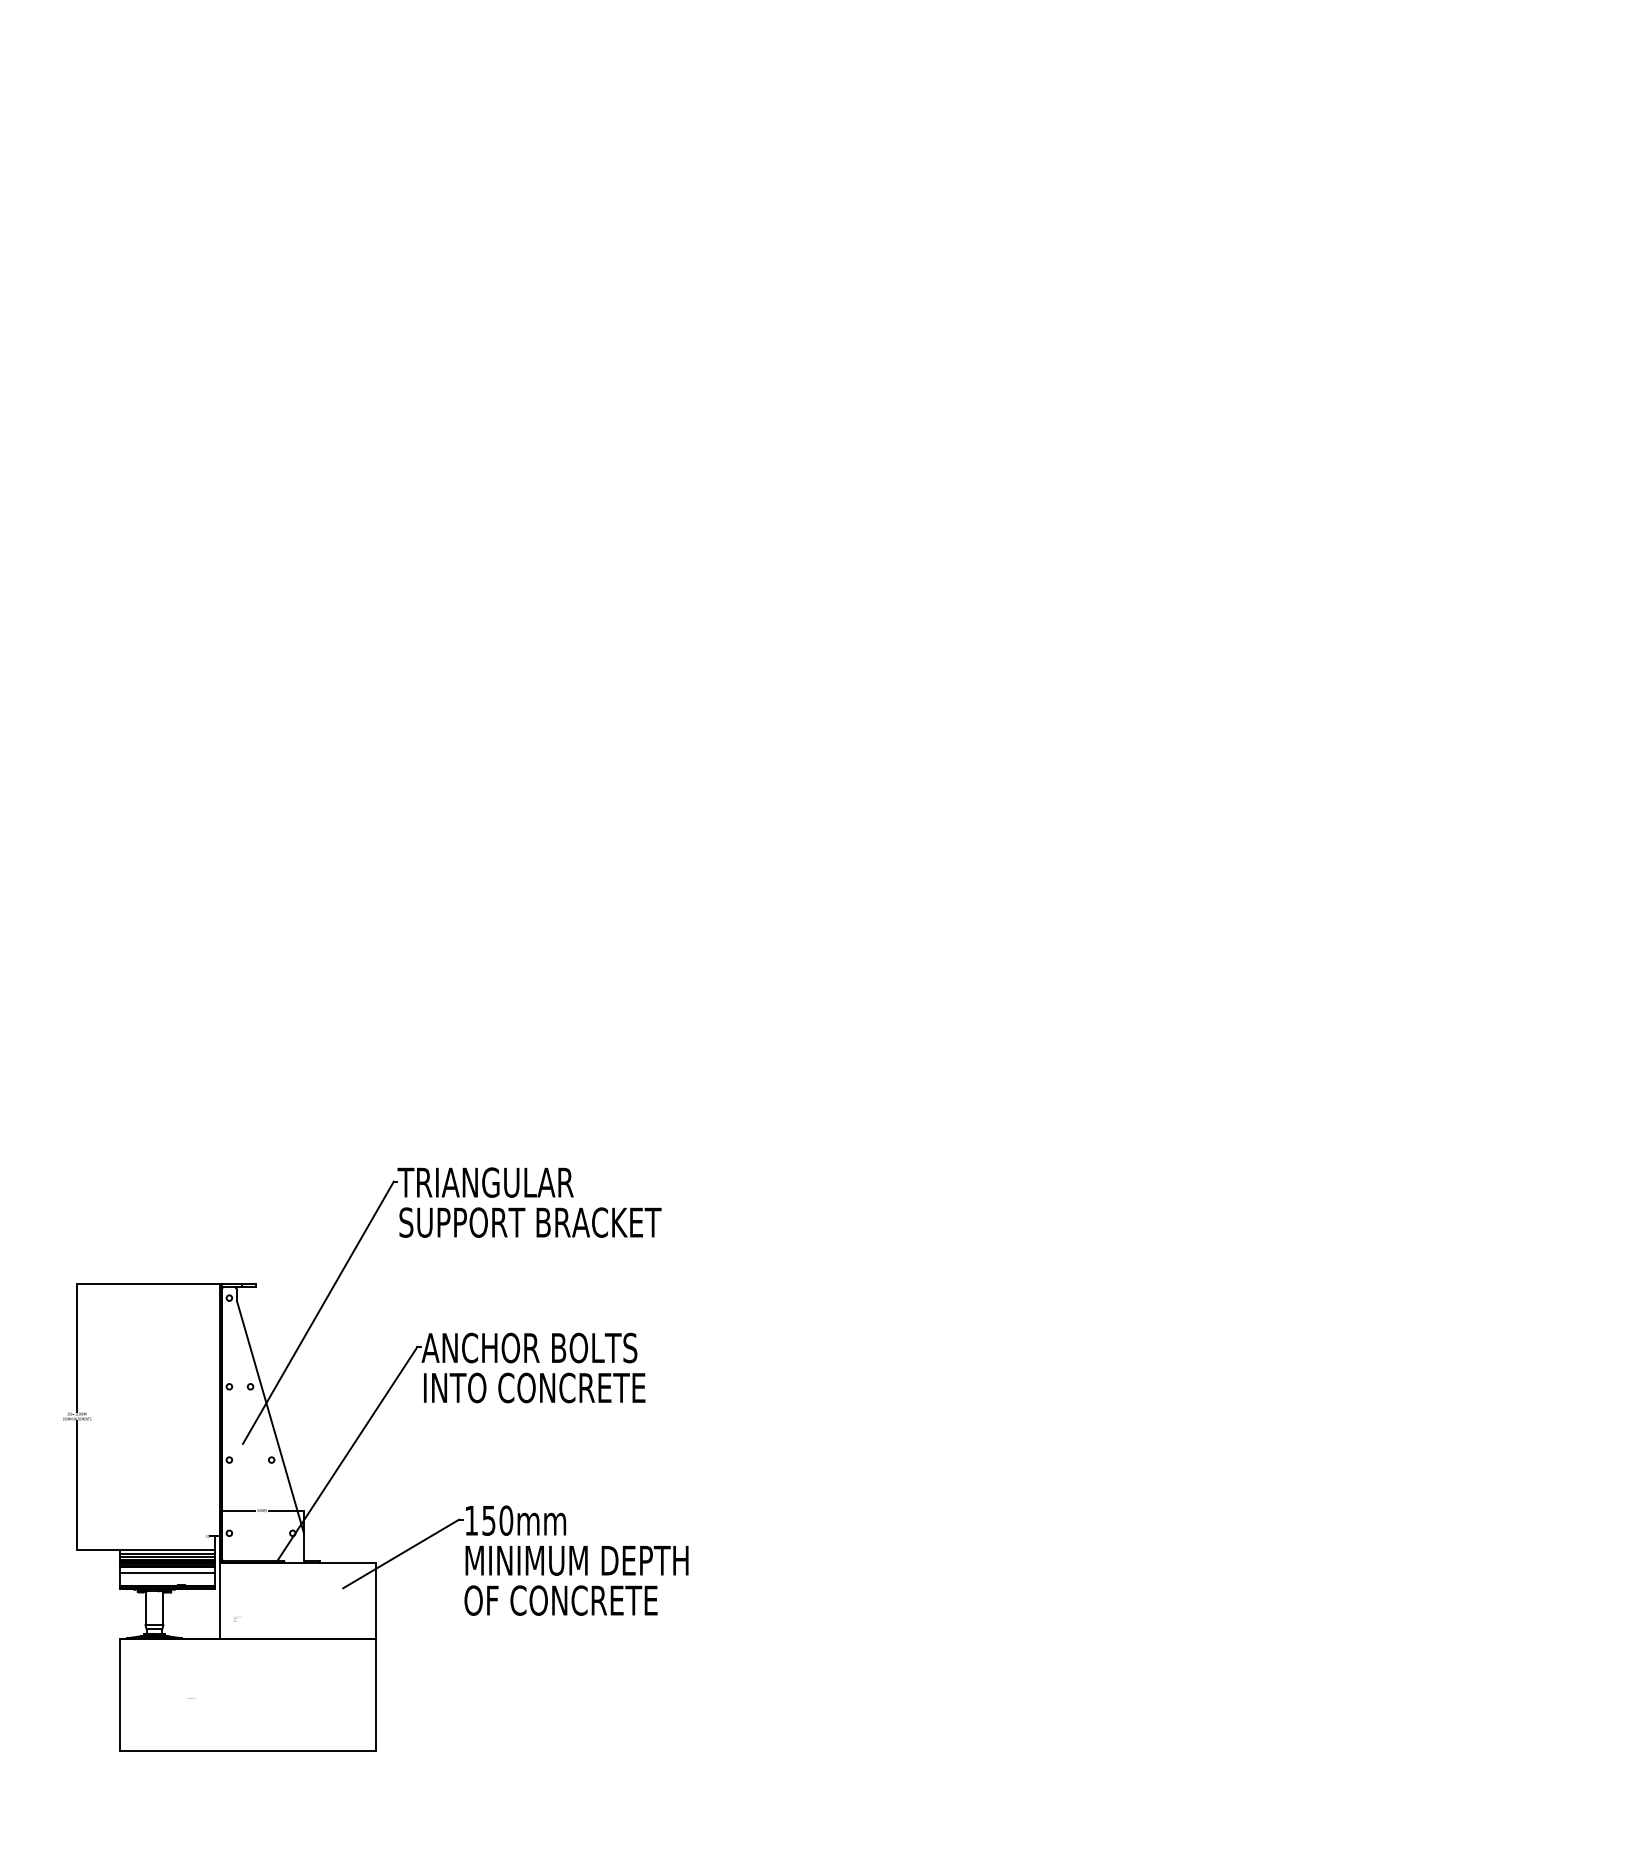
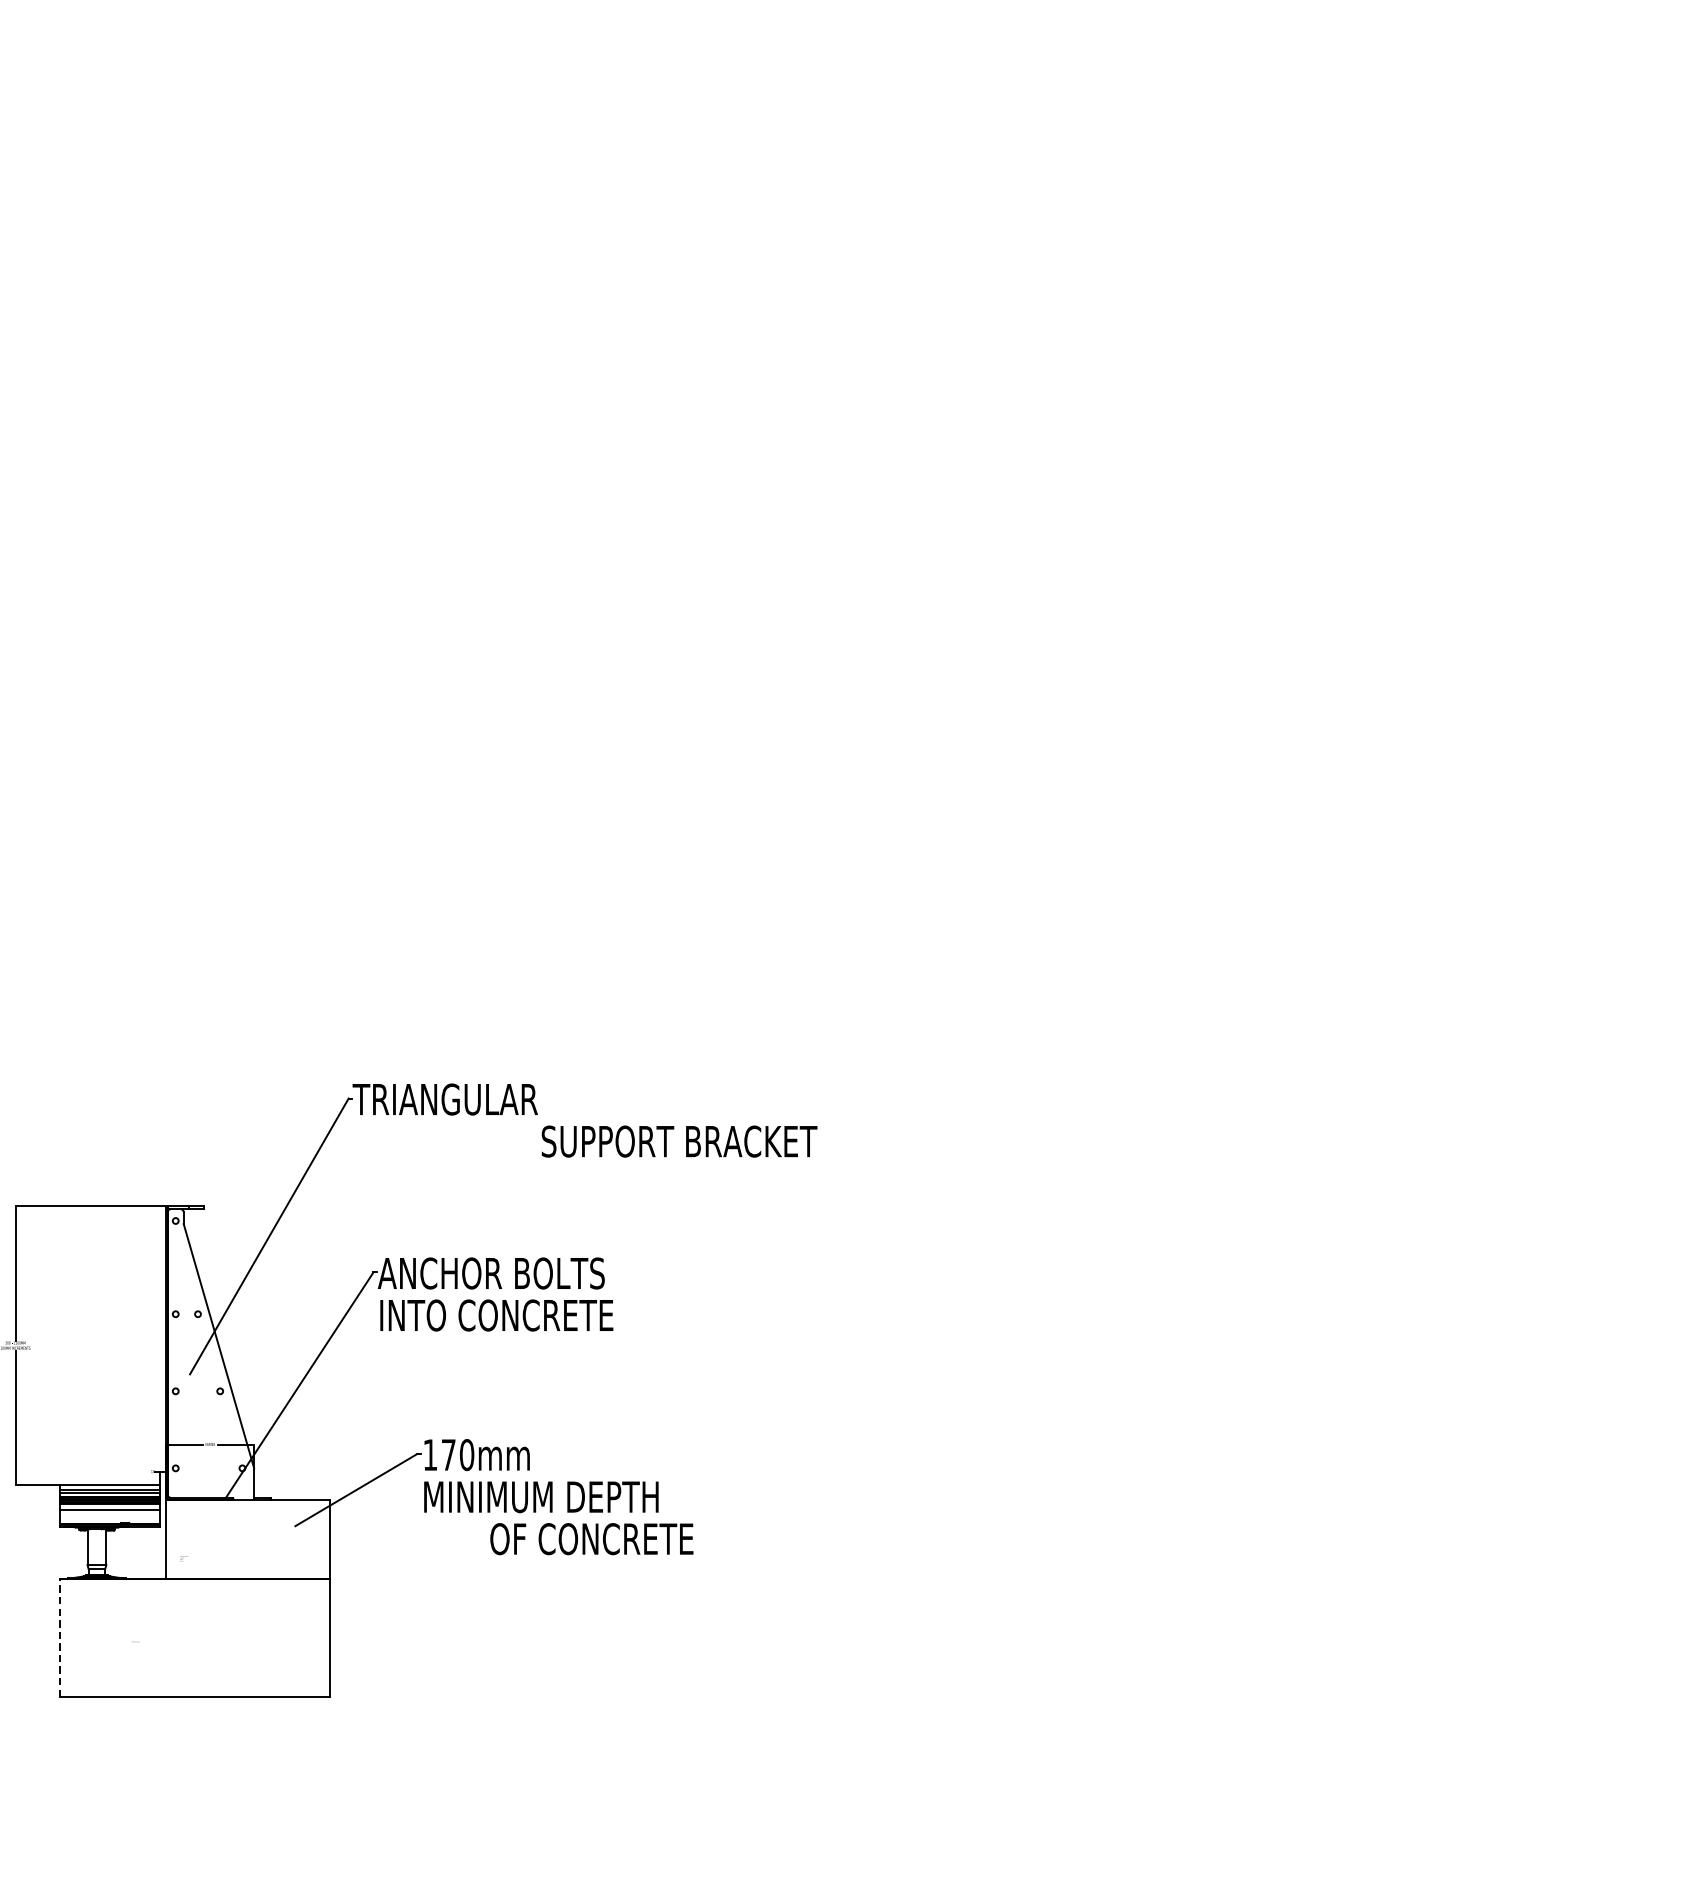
text: (530, 1222) -> (679, 1141), moved
text: (488, 1520) -> (448, 1454), 150mm -> 170mm
text: (560, 1600) -> (591, 1538), moved
line: (119, 1694) -> (60, 1637), solid -> dashed

